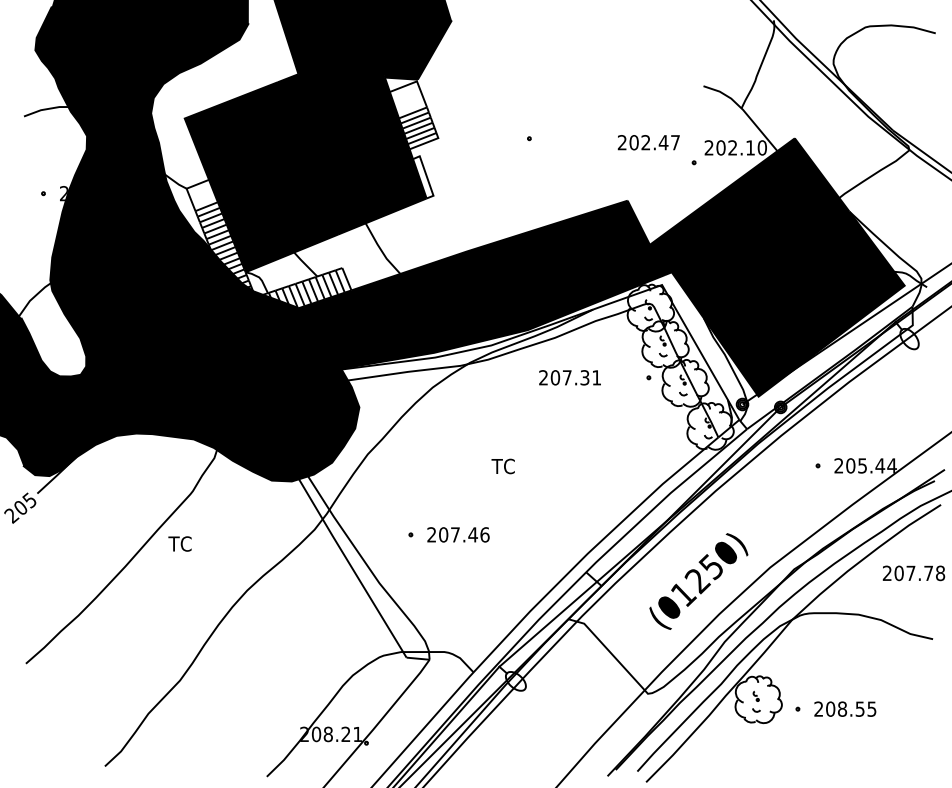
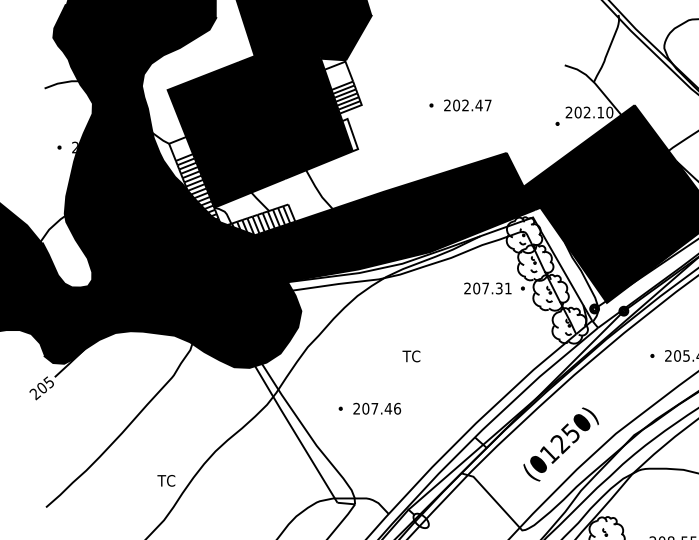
text: (648, 142) -> (467, 105), moved
text: (569, 377) -> (487, 288), moved
text: (179, 543) -> (165, 480), moved

